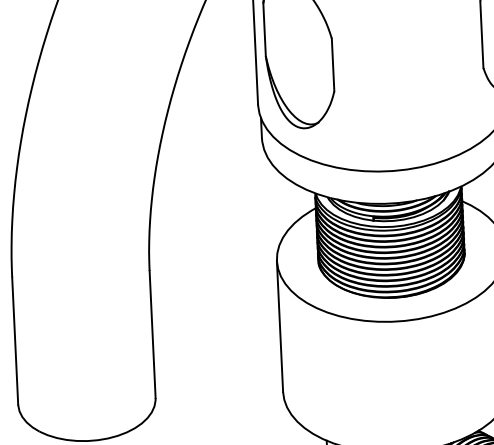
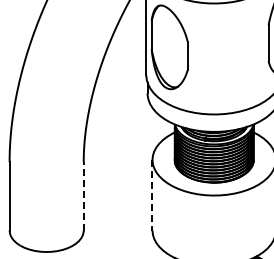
line: (280, 326) -> (152, 195), solid -> dashed
line: (152, 332) -> (83, 195), solid -> dashed

